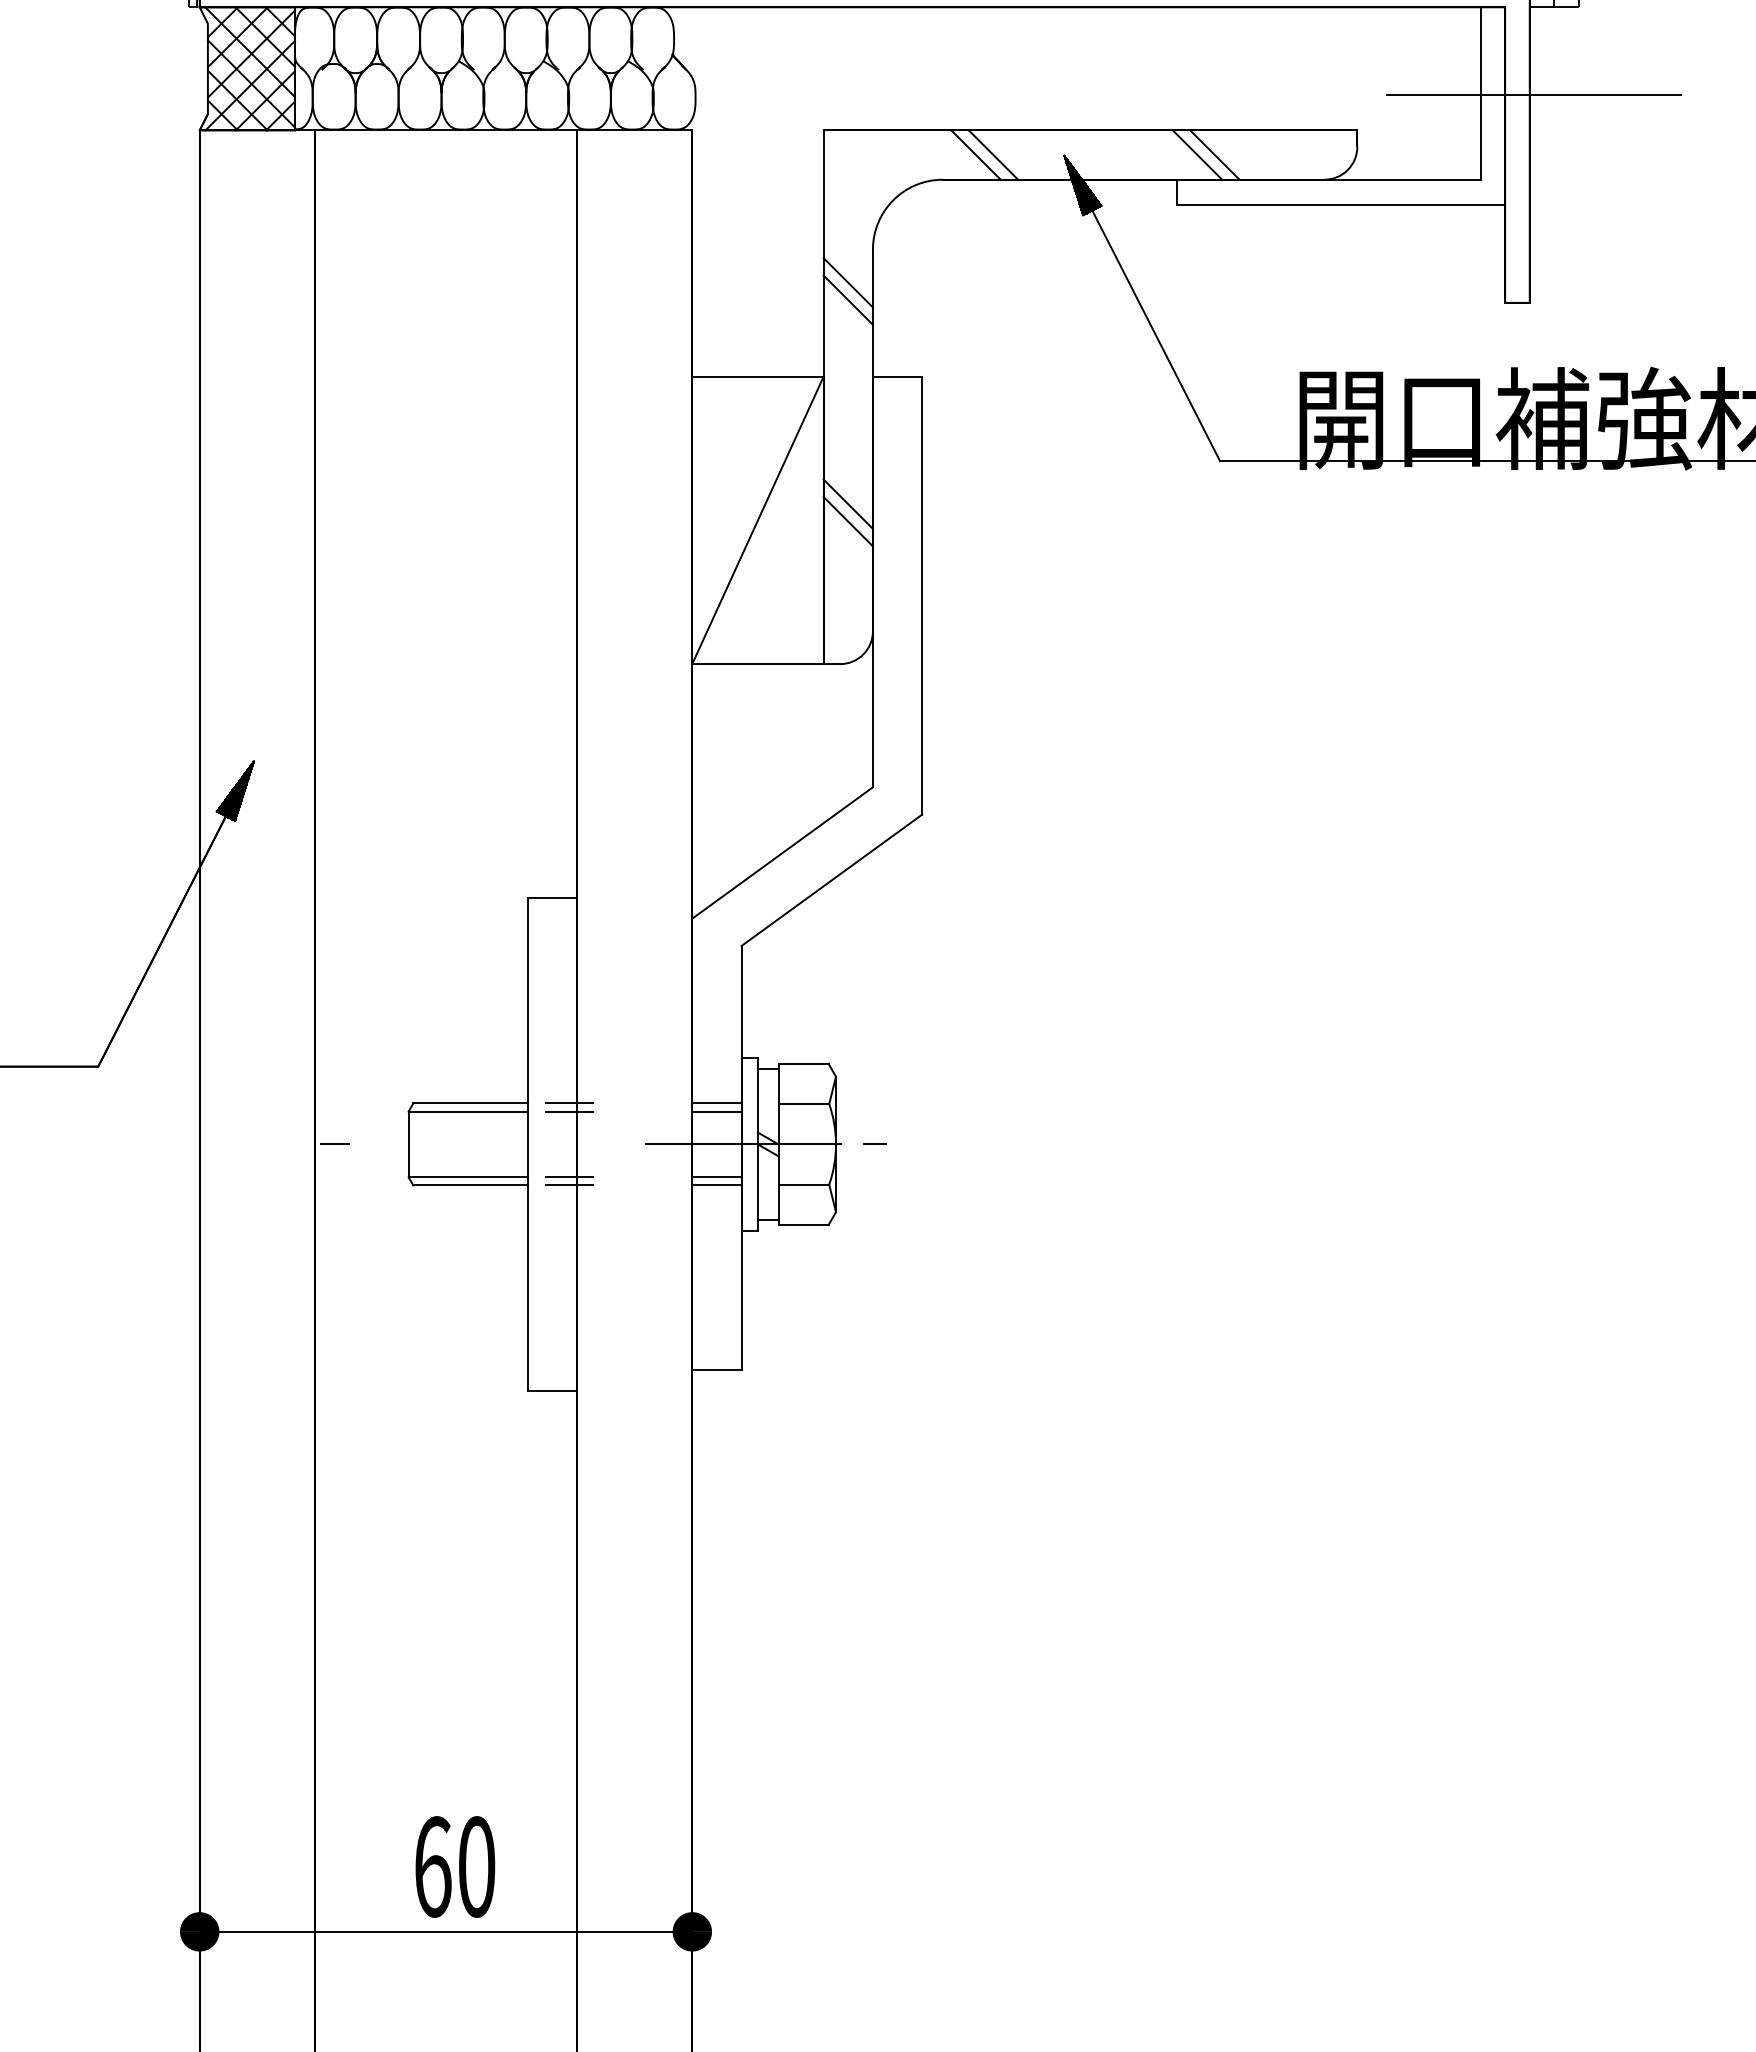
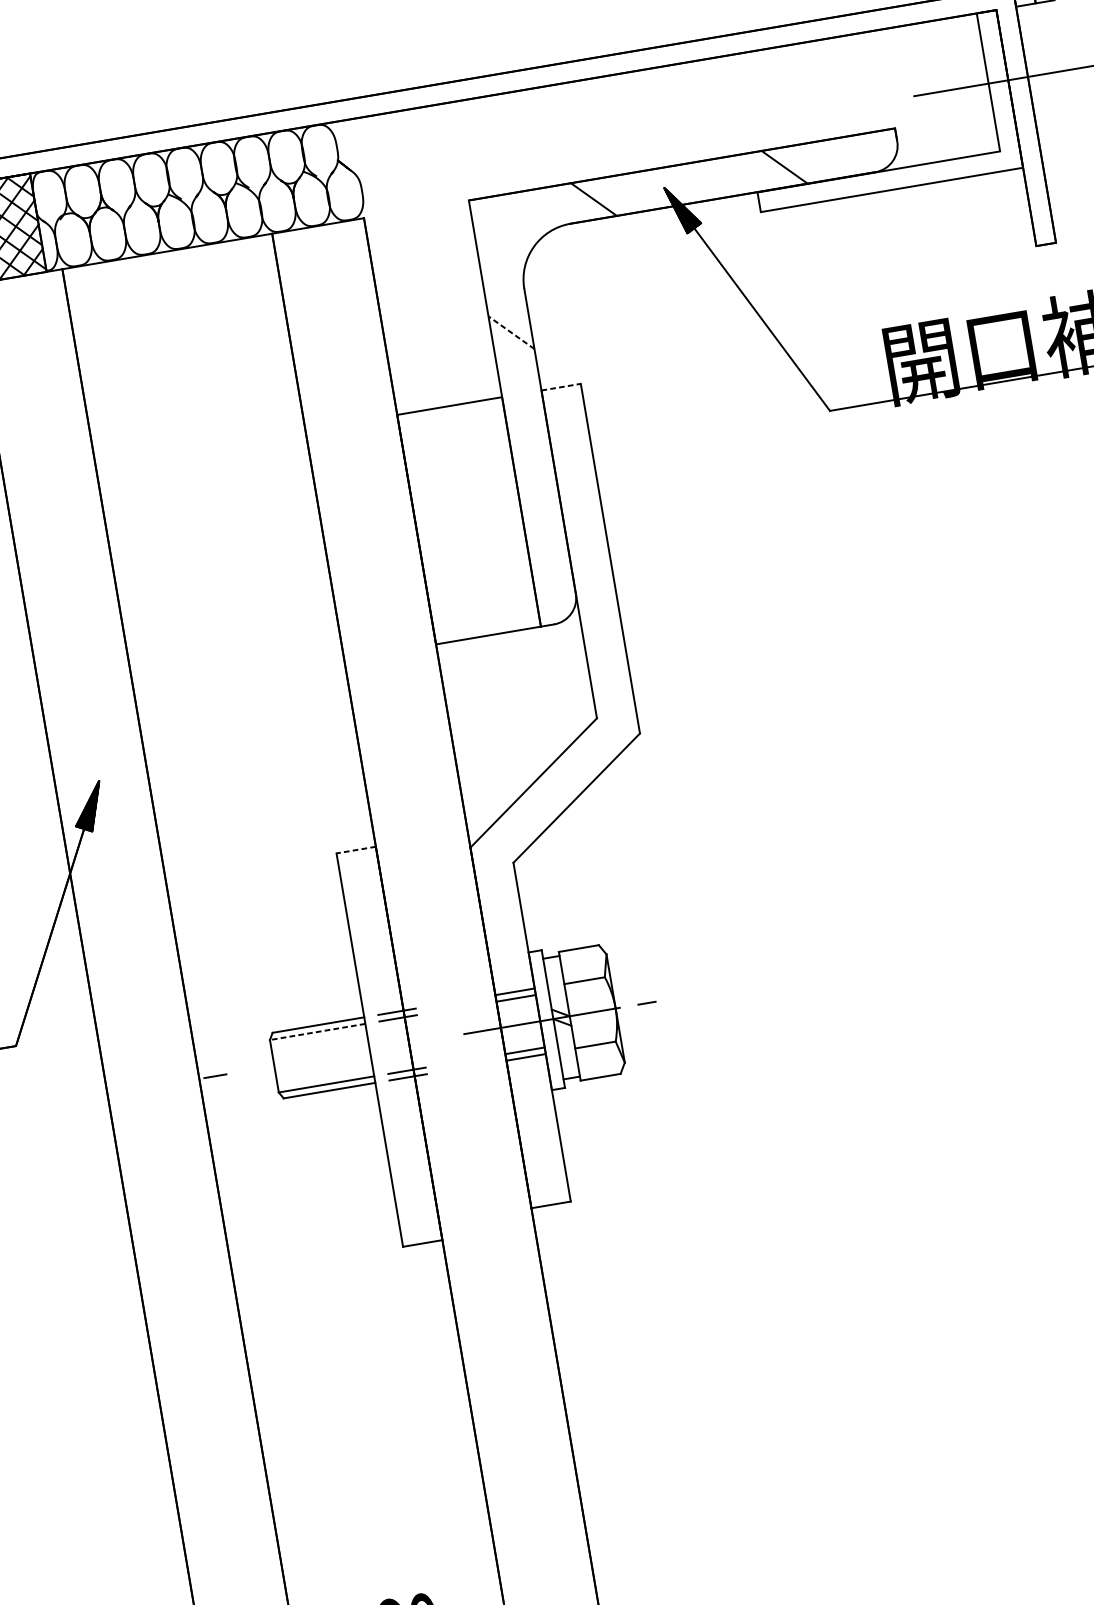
line: (993, 154) -> (607, 196), removed
line: (1197, 154) -> (770, 169), removed
line: (847, 282) -> (508, 318), removed
line: (848, 300) -> (511, 332), solid -> dashed
line: (897, 376) -> (561, 386), solid -> dashed
line: (847, 503) -> (538, 495), removed
line: (757, 520) -> (468, 520), removed
line: (847, 521) -> (540, 509), removed
line: (552, 898) -> (356, 850), solid -> dashed
line: (468, 1111) -> (317, 1031), solid -> dashed

